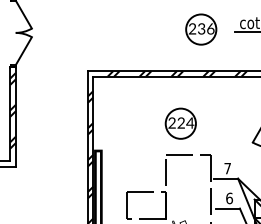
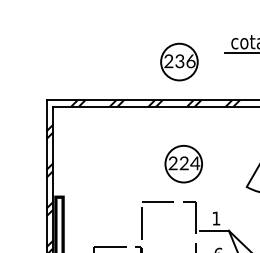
part: (201, 29) -> (179, 61), moved
part: (180, 123) -> (183, 163), moved
text: (227, 168) -> (216, 218), 7 -> 1

